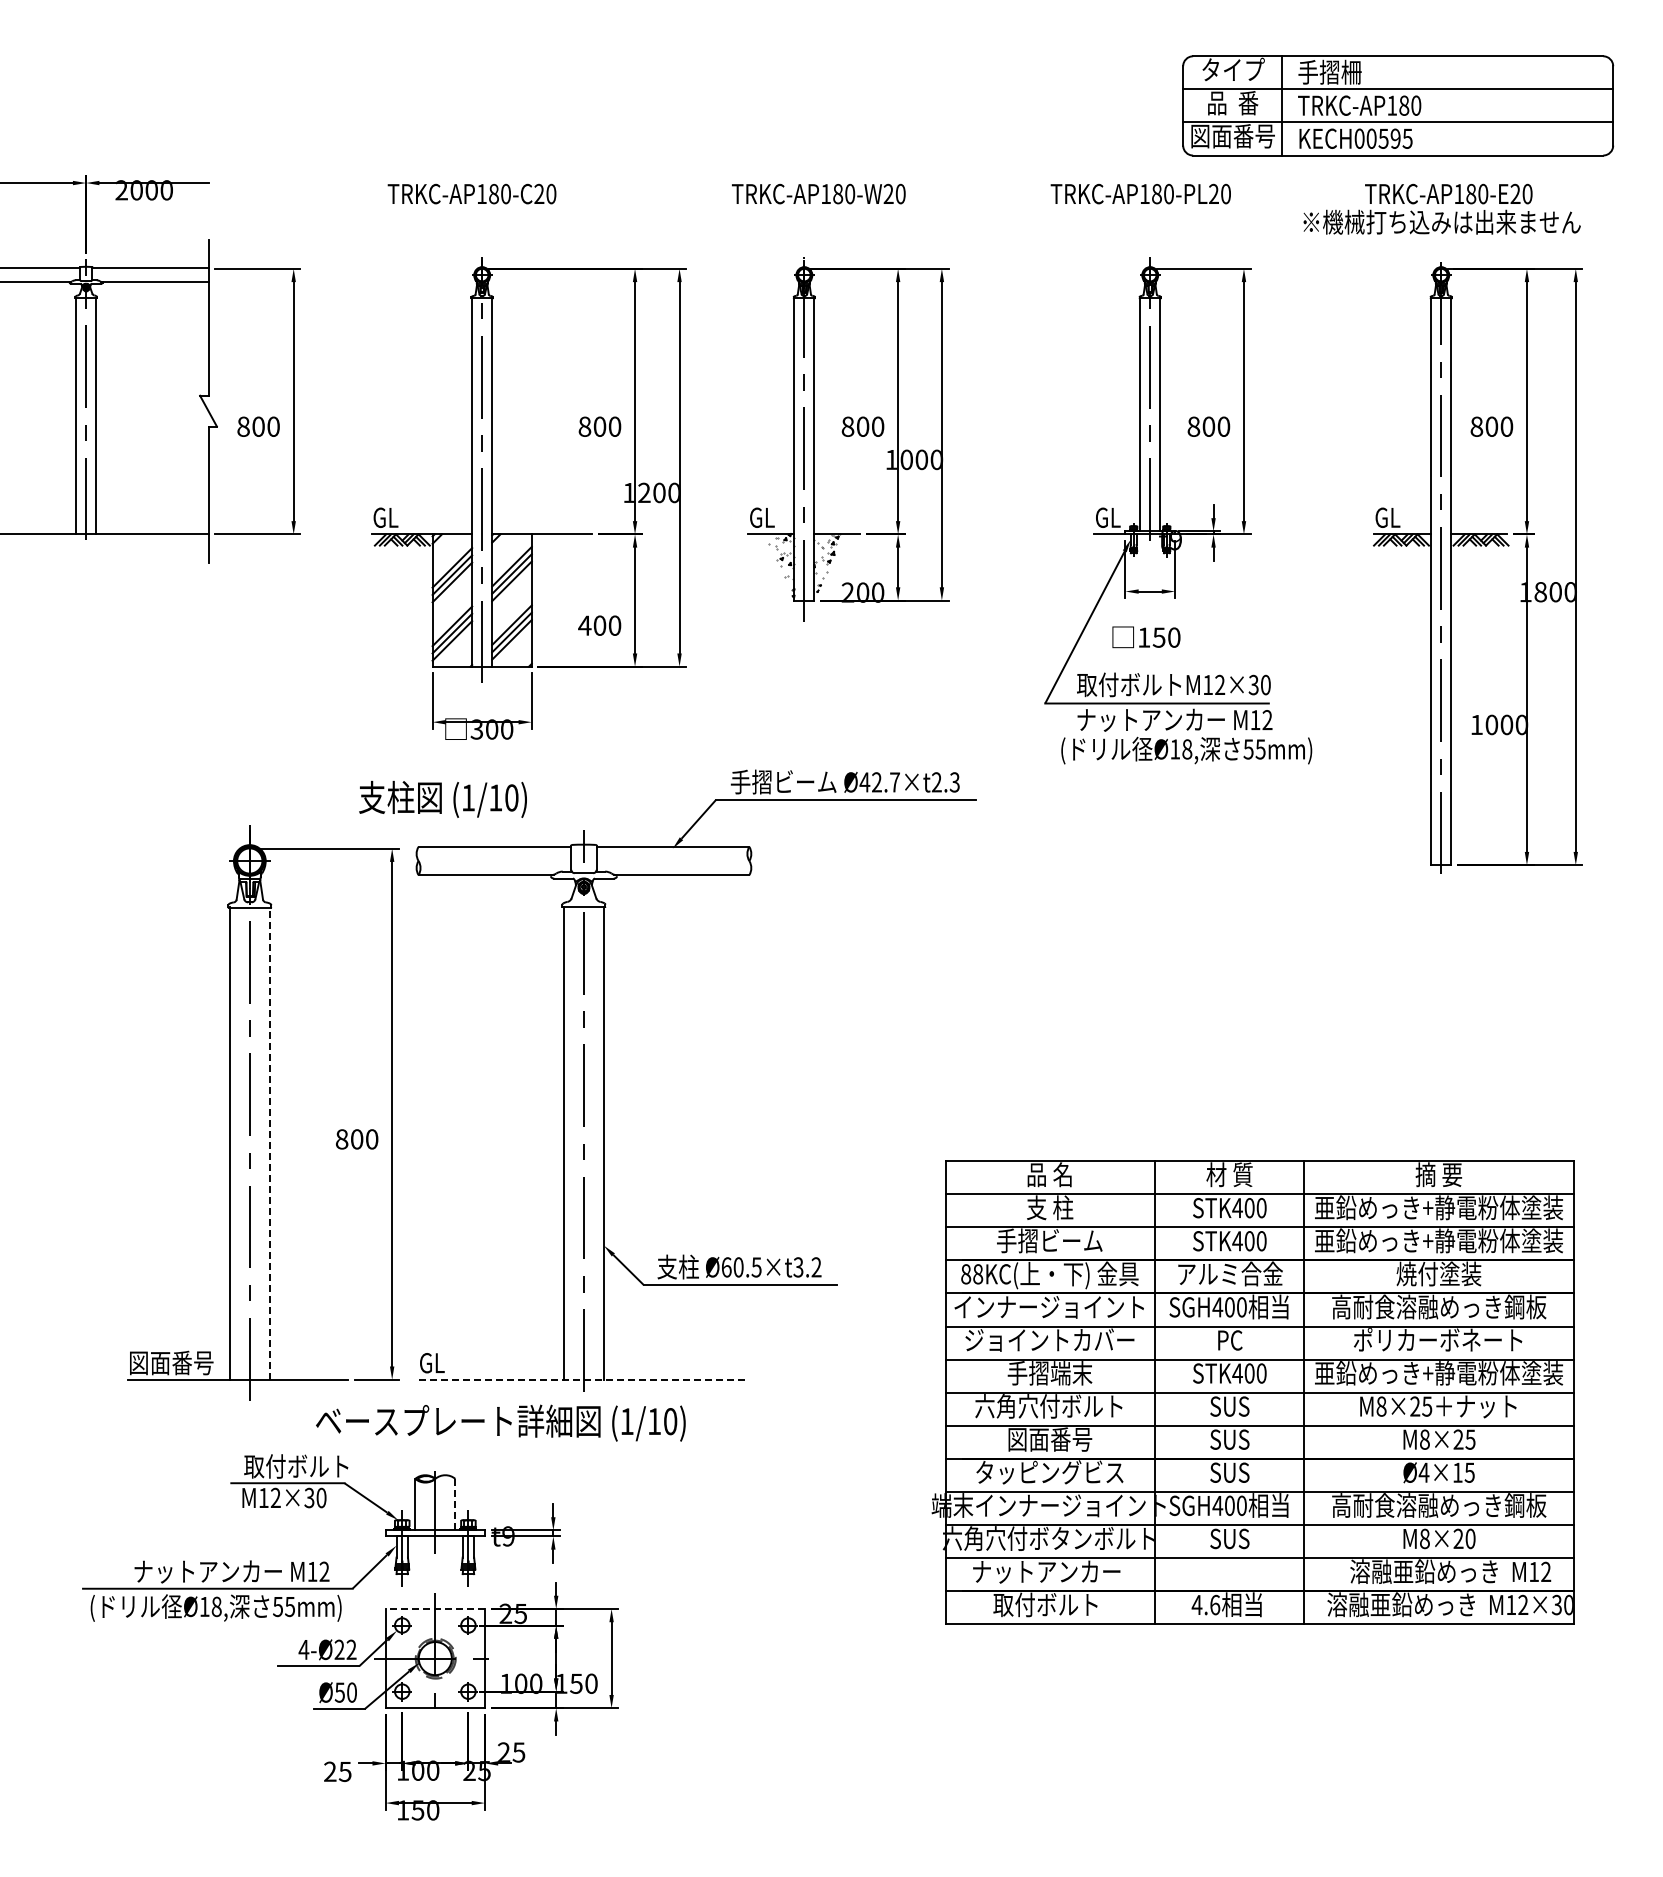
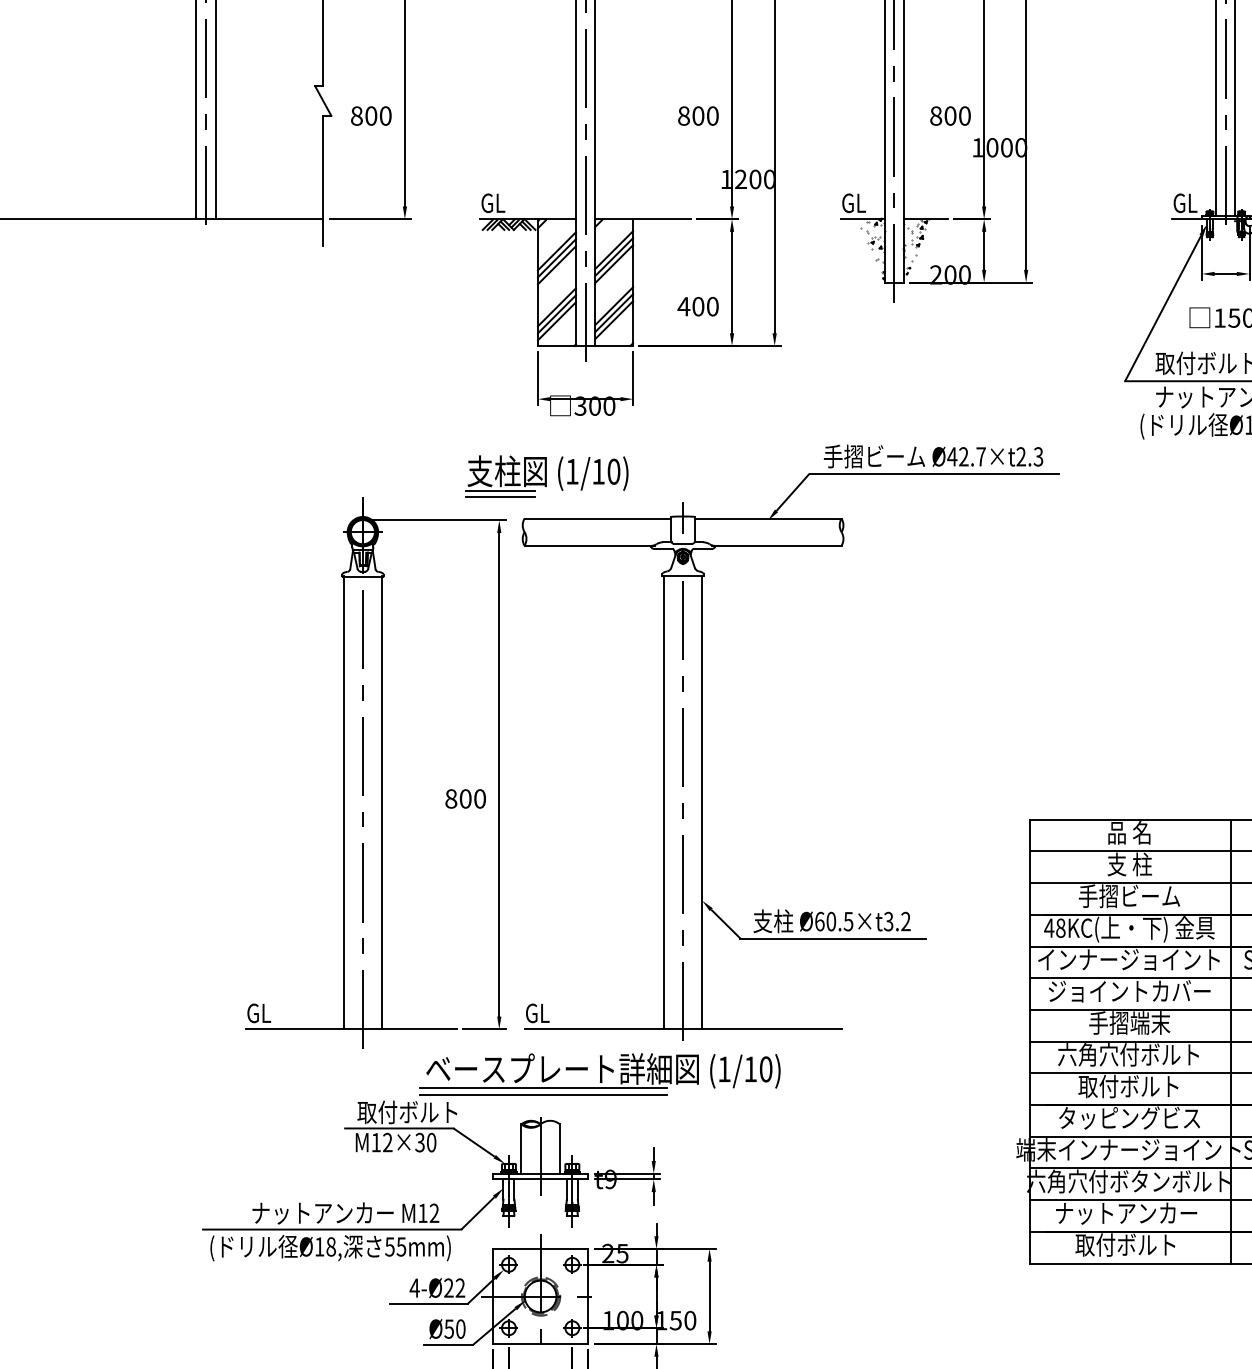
line: (393, 817) -> (500, 490), added
line: (393, 824) -> (500, 497), added
line: (269, 1142) -> (381, 801), dashed -> solid
text: (965, 1274) -> (1048, 928), 88KC( -> 48KC(
text: (171, 1362) -> (287, 1012), 図面番号 -> GL
line: (584, 1379) -> (683, 1029), dashed -> solid
text: (1048, 1439) -> (1128, 1086), 図面番号 -> 取付ボルト
line: (438, 1441) -> (543, 1088), added
line: (438, 1448) -> (543, 1095), added
line: (455, 1504) -> (559, 1148), dashed -> solid
line: (435, 1608) -> (540, 1248), dashed -> solid

